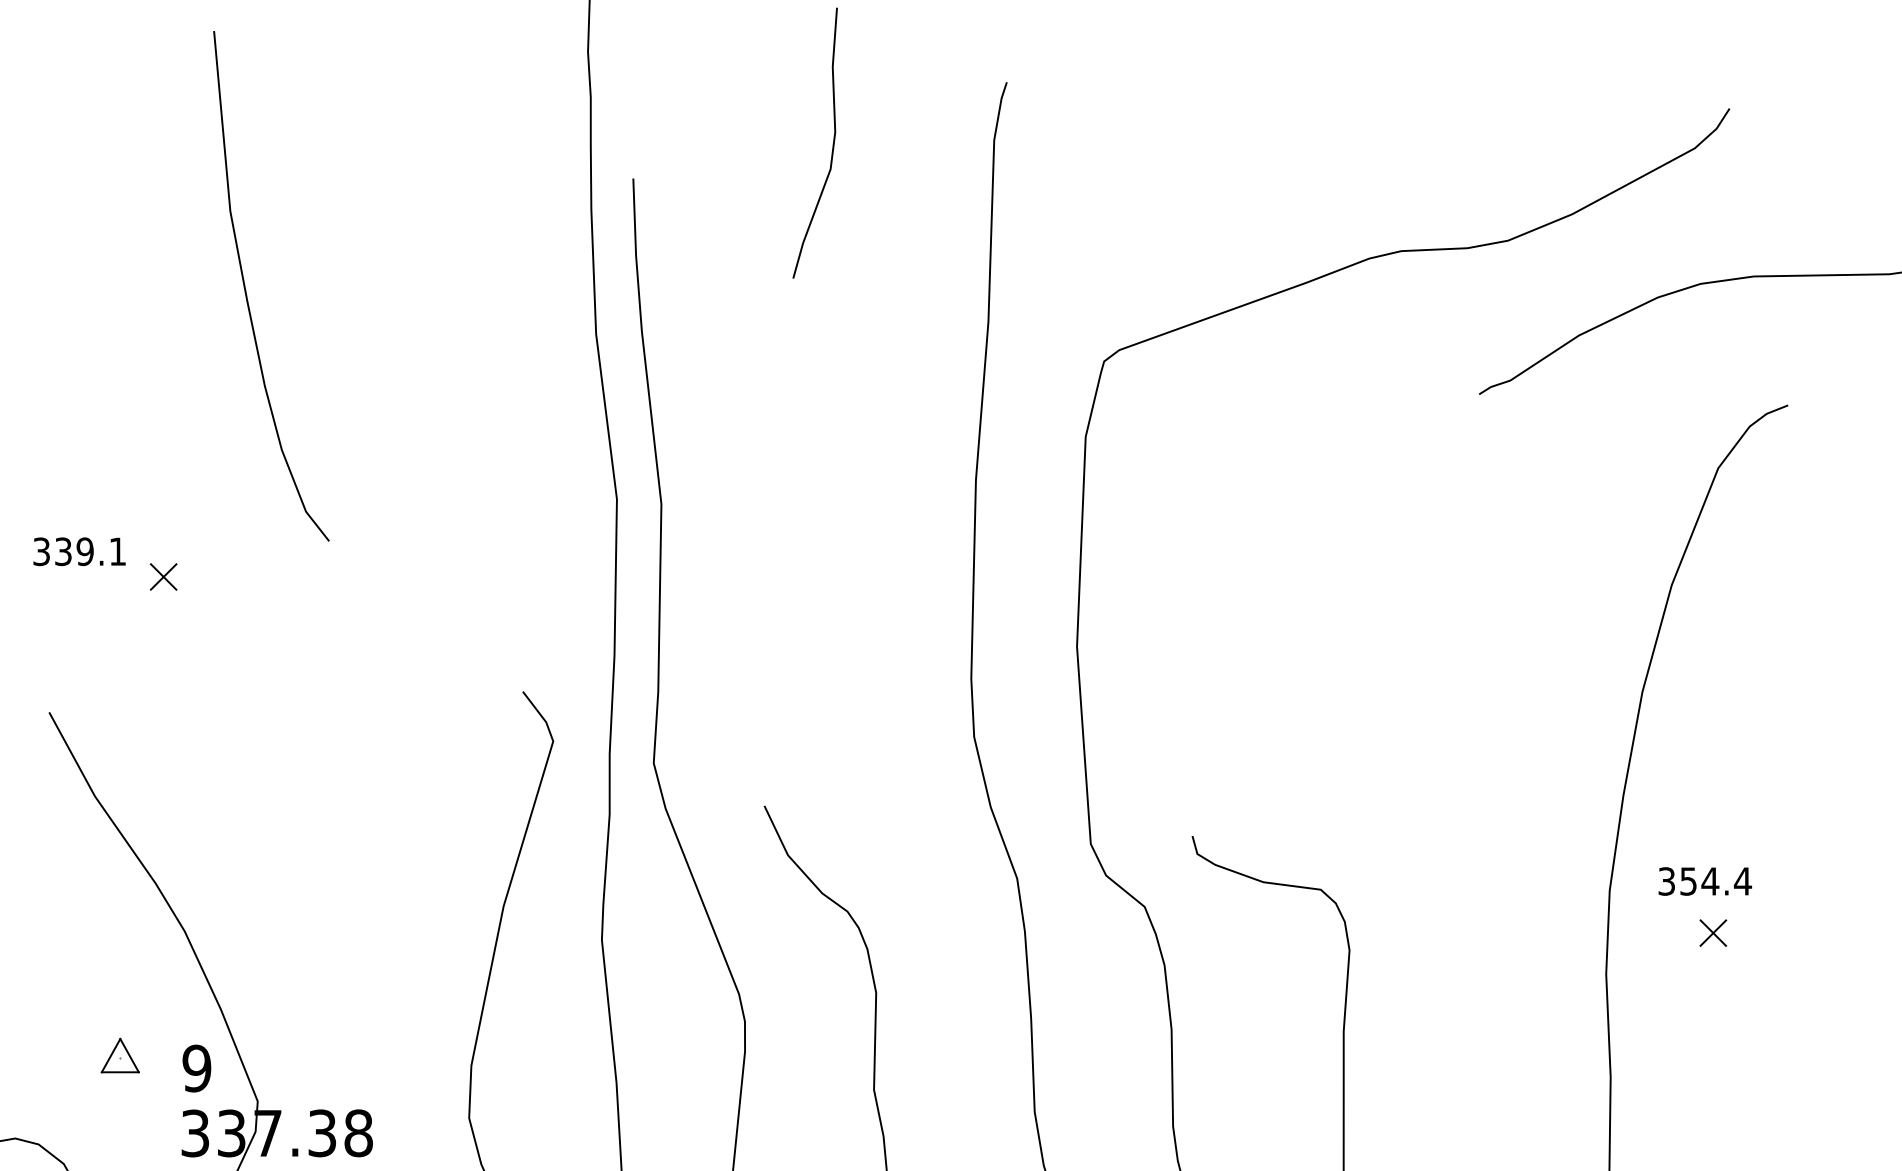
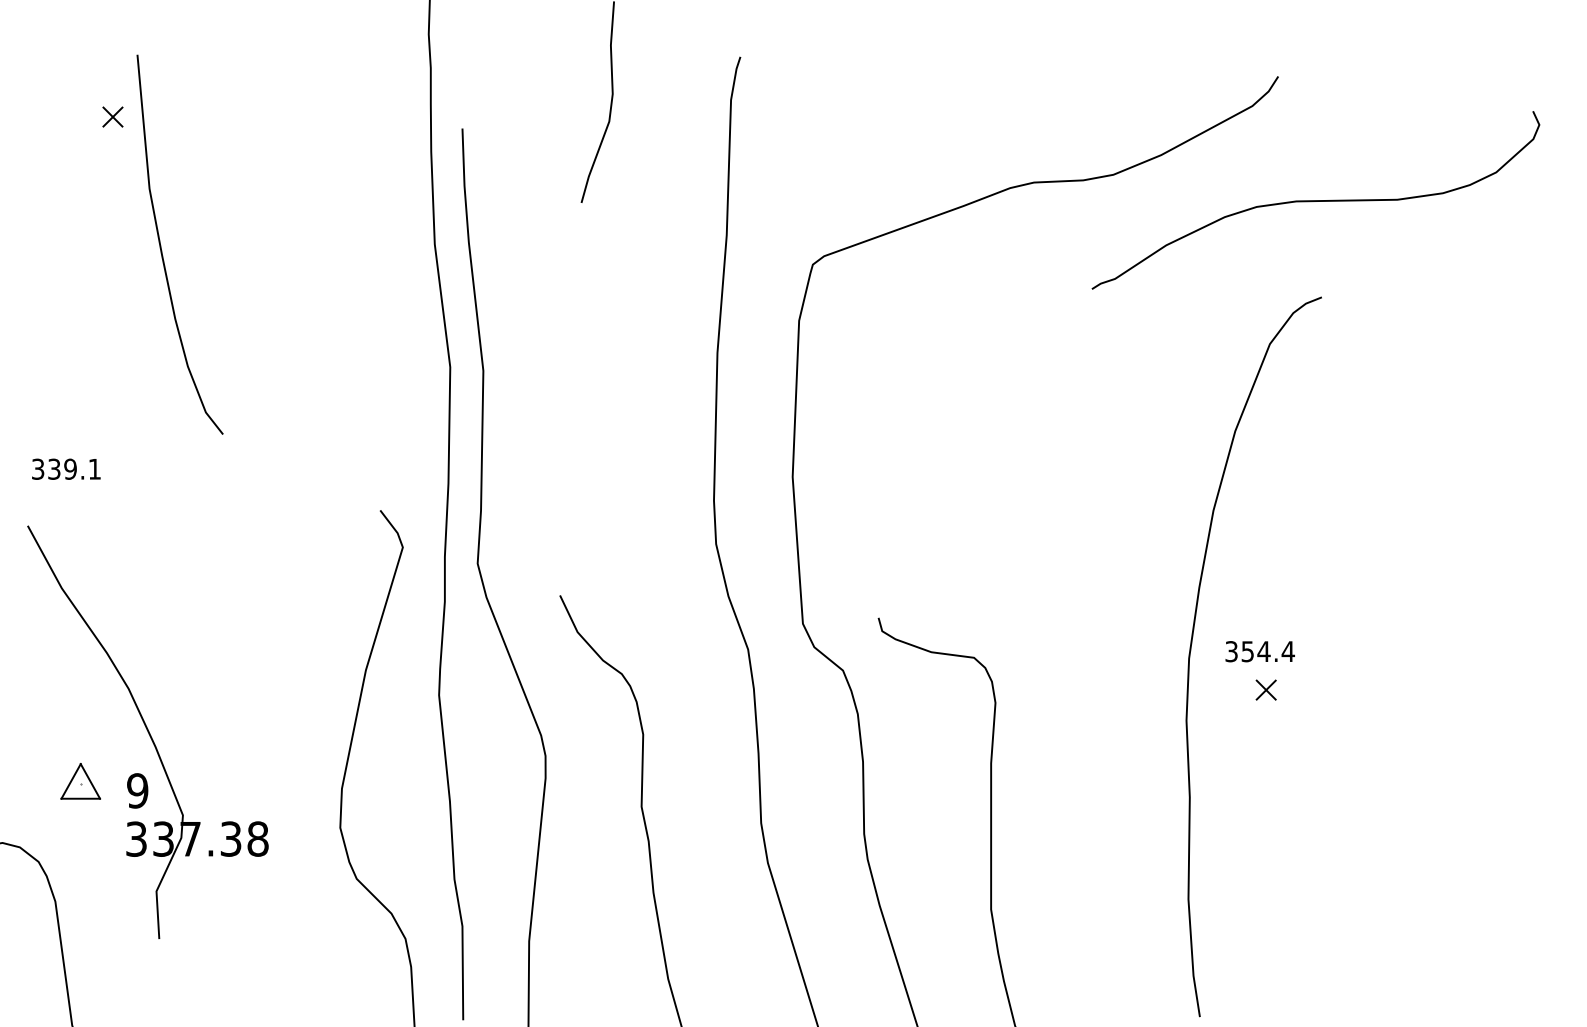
curve: (246, 287) -> (161, 245), moved
text: (79, 550) -> (66, 468), moved
part: (163, 576) -> (112, 116), moved
part: (120, 1054) -> (80, 780), size x1.4

